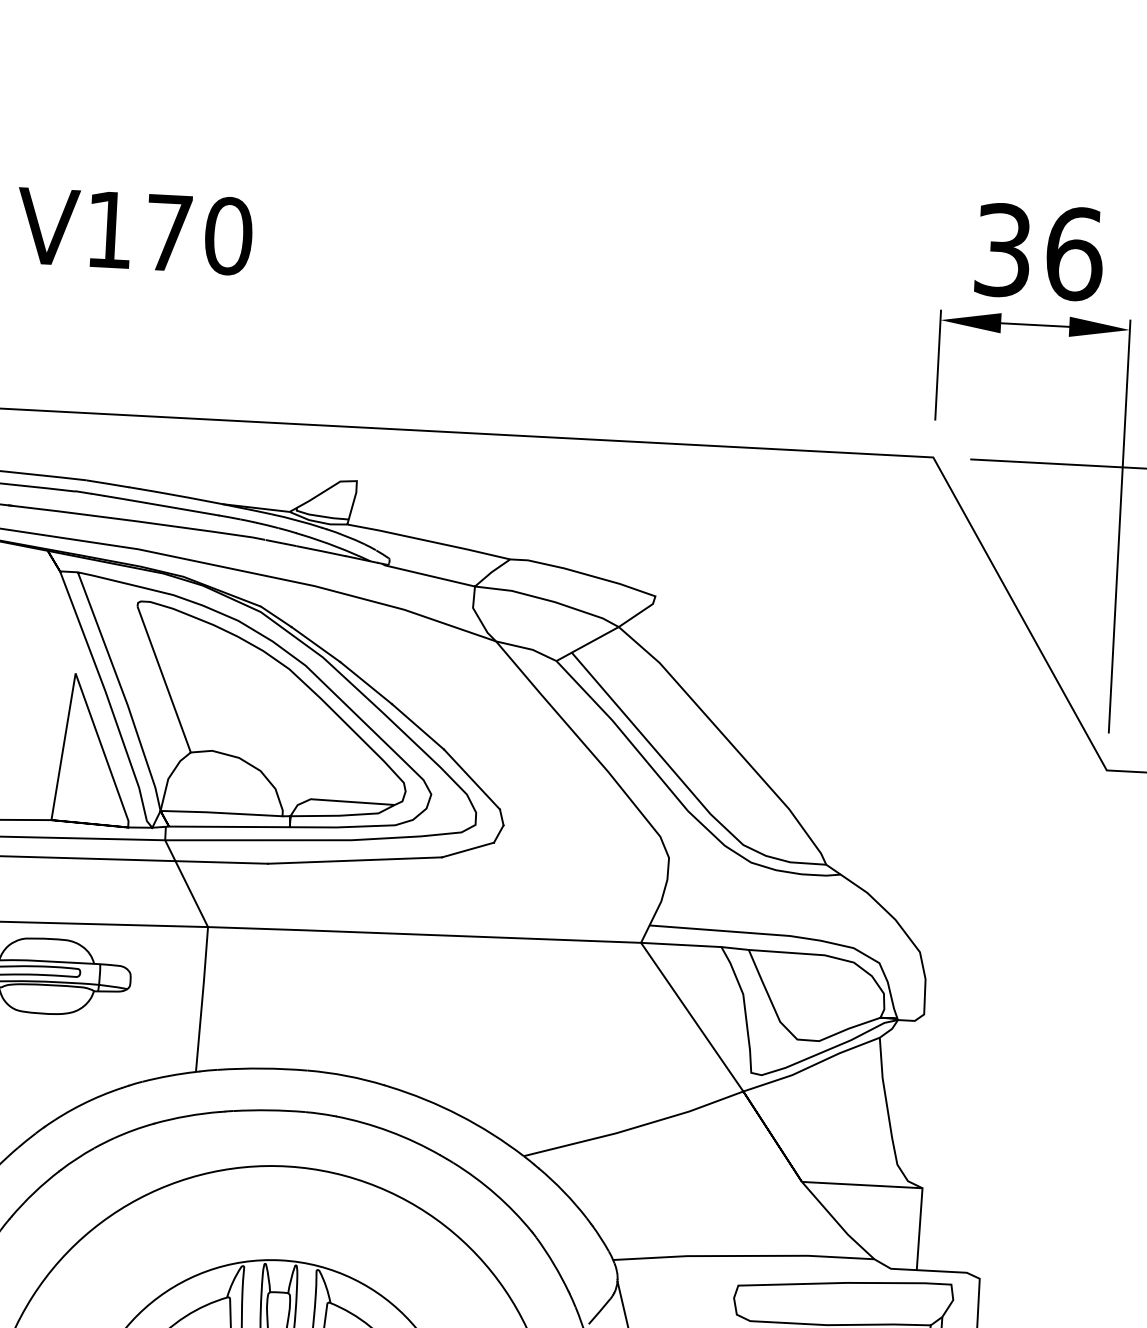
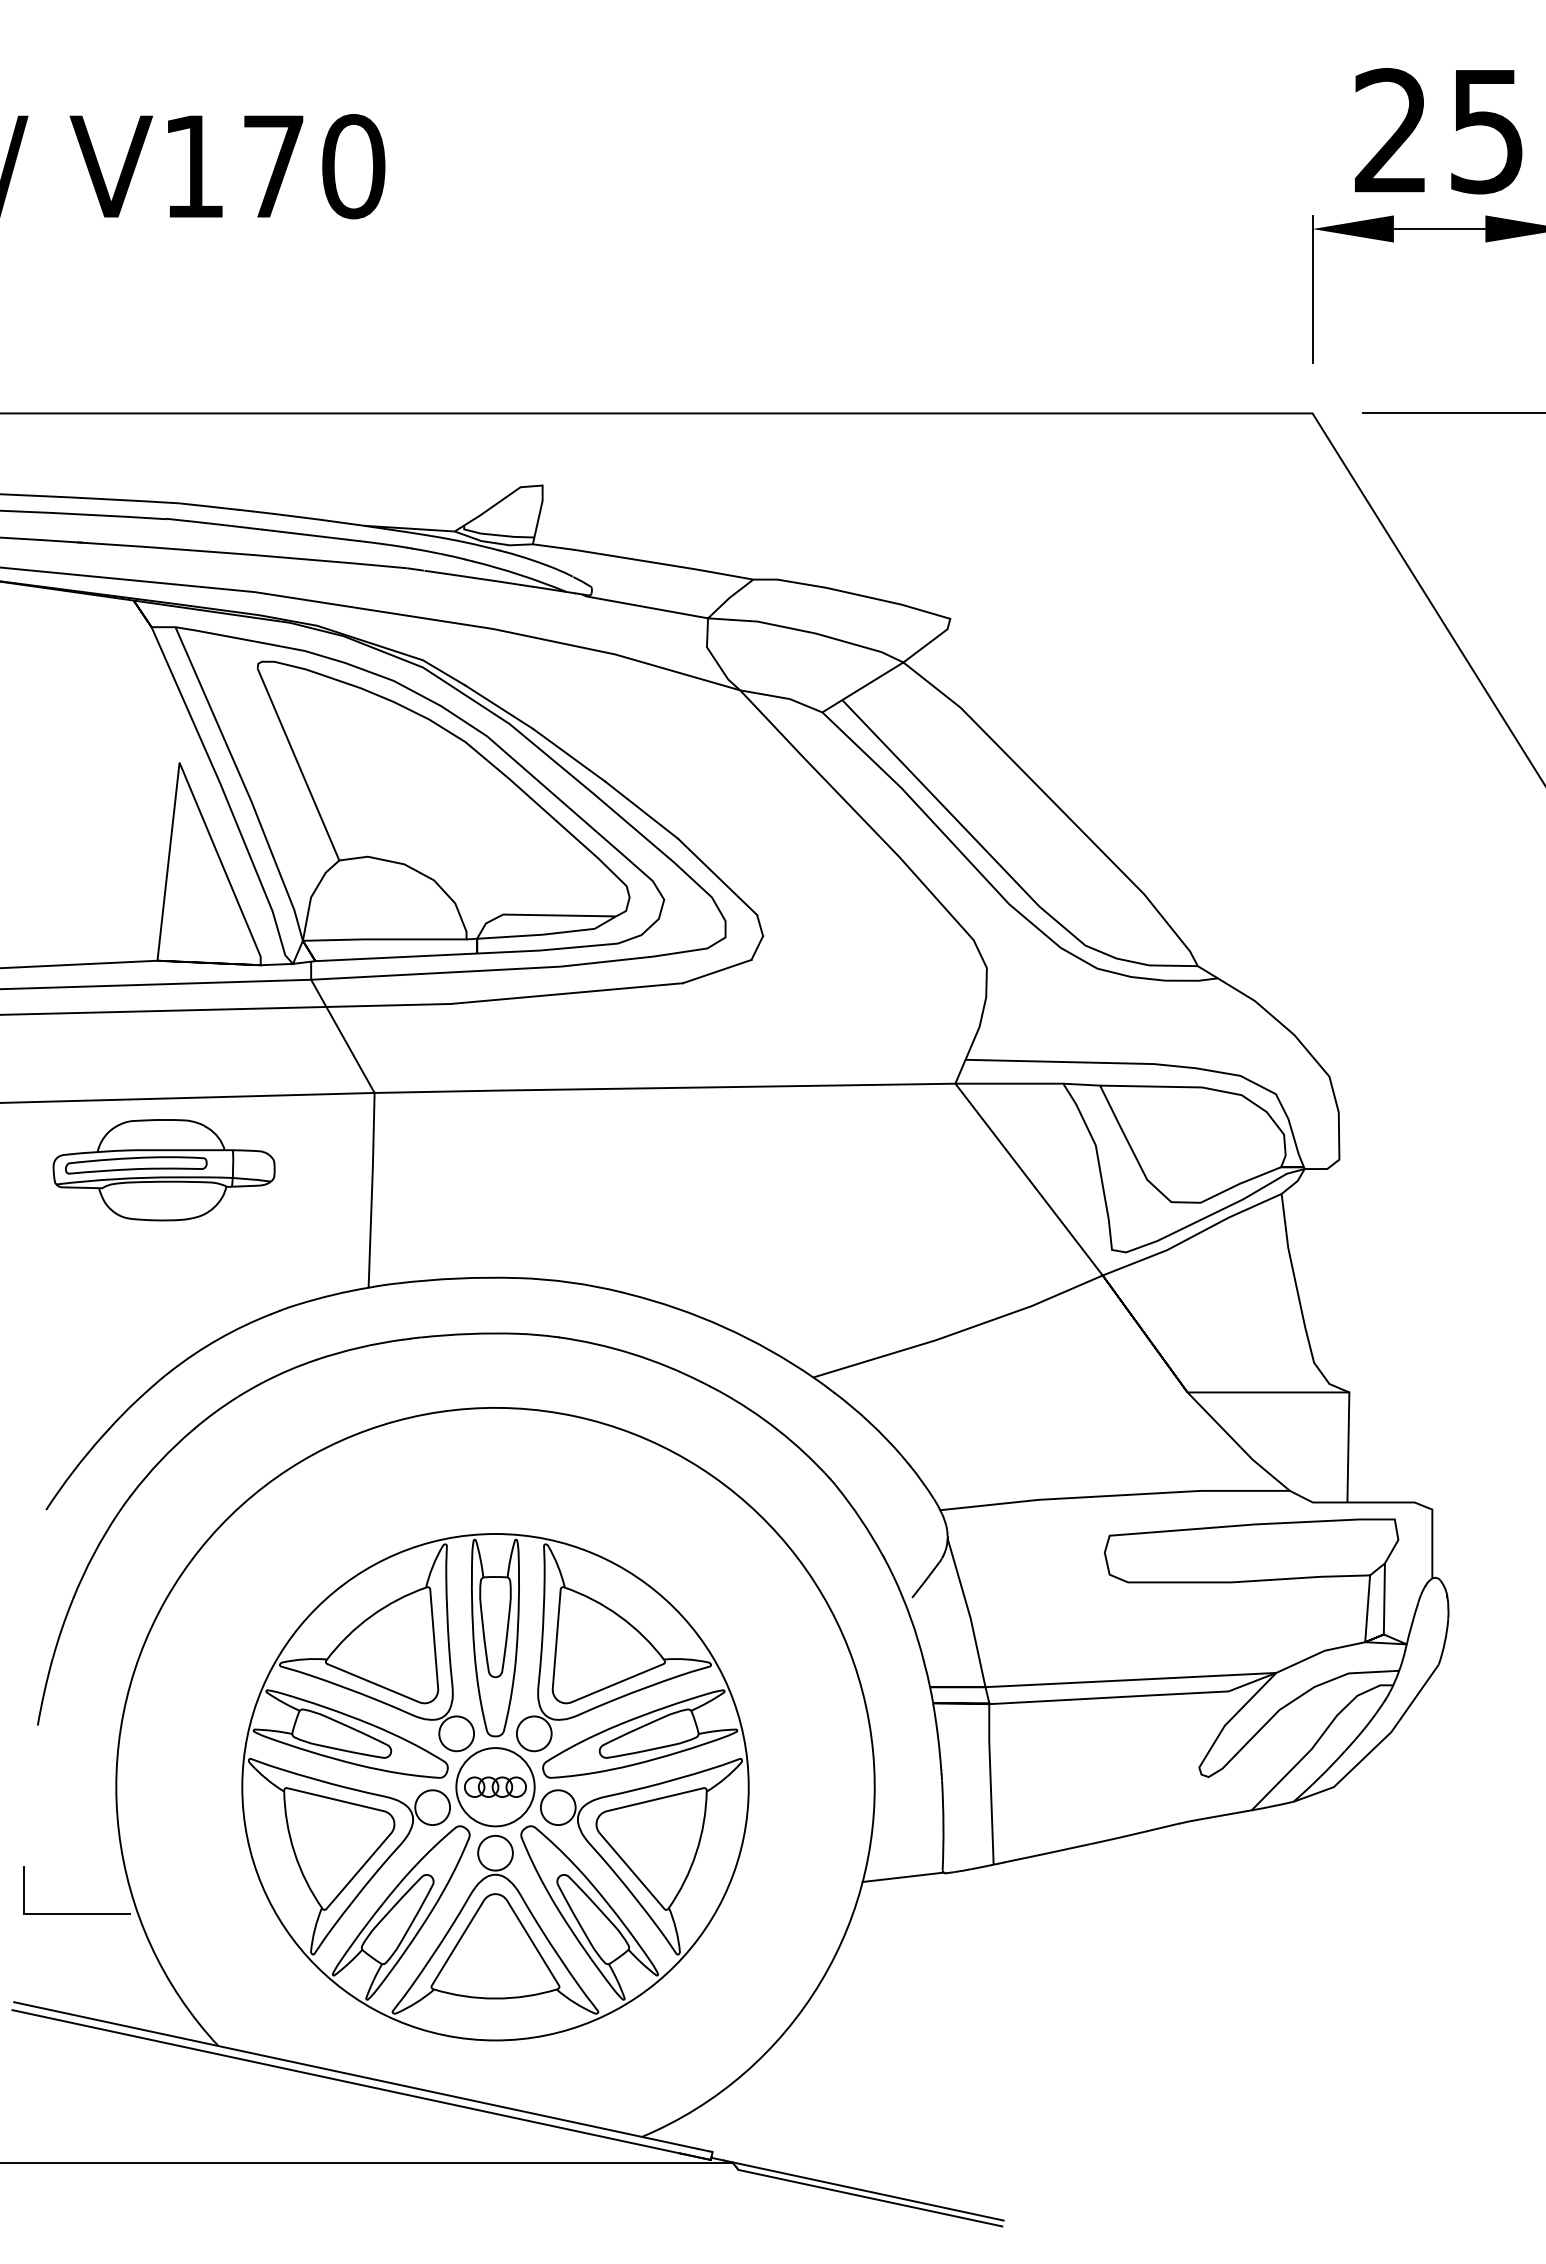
text: (1039, 252) -> (1440, 131), 36 -> 25

